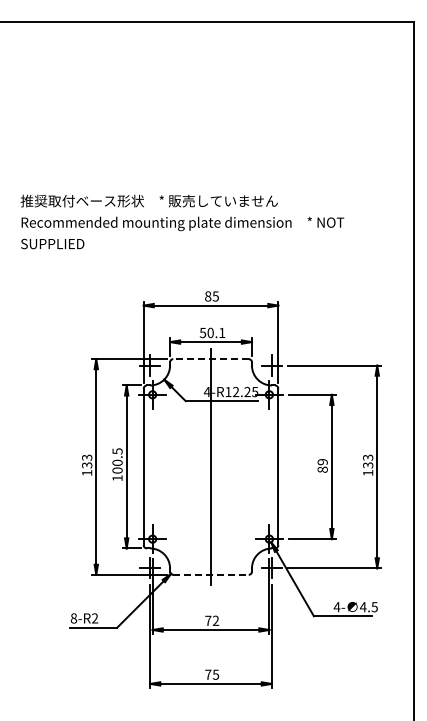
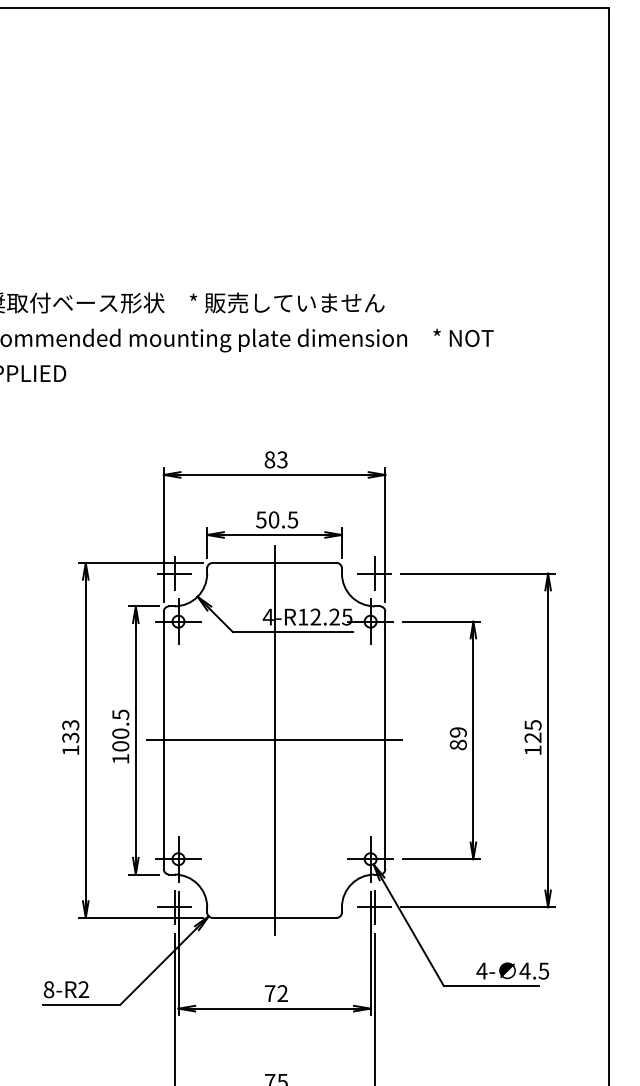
text: (215, 295) -> (281, 458), 85 -> 83
text: (222, 333) -> (293, 520), 50.1 -> 50.5
line: (211, 359) -> (275, 563), dashed -> solid
text: (368, 461) -> (533, 731), 133 -> 125
line: (210, 466) -> (273, 739), added
line: (211, 574) -> (275, 917), dashed -> solid

